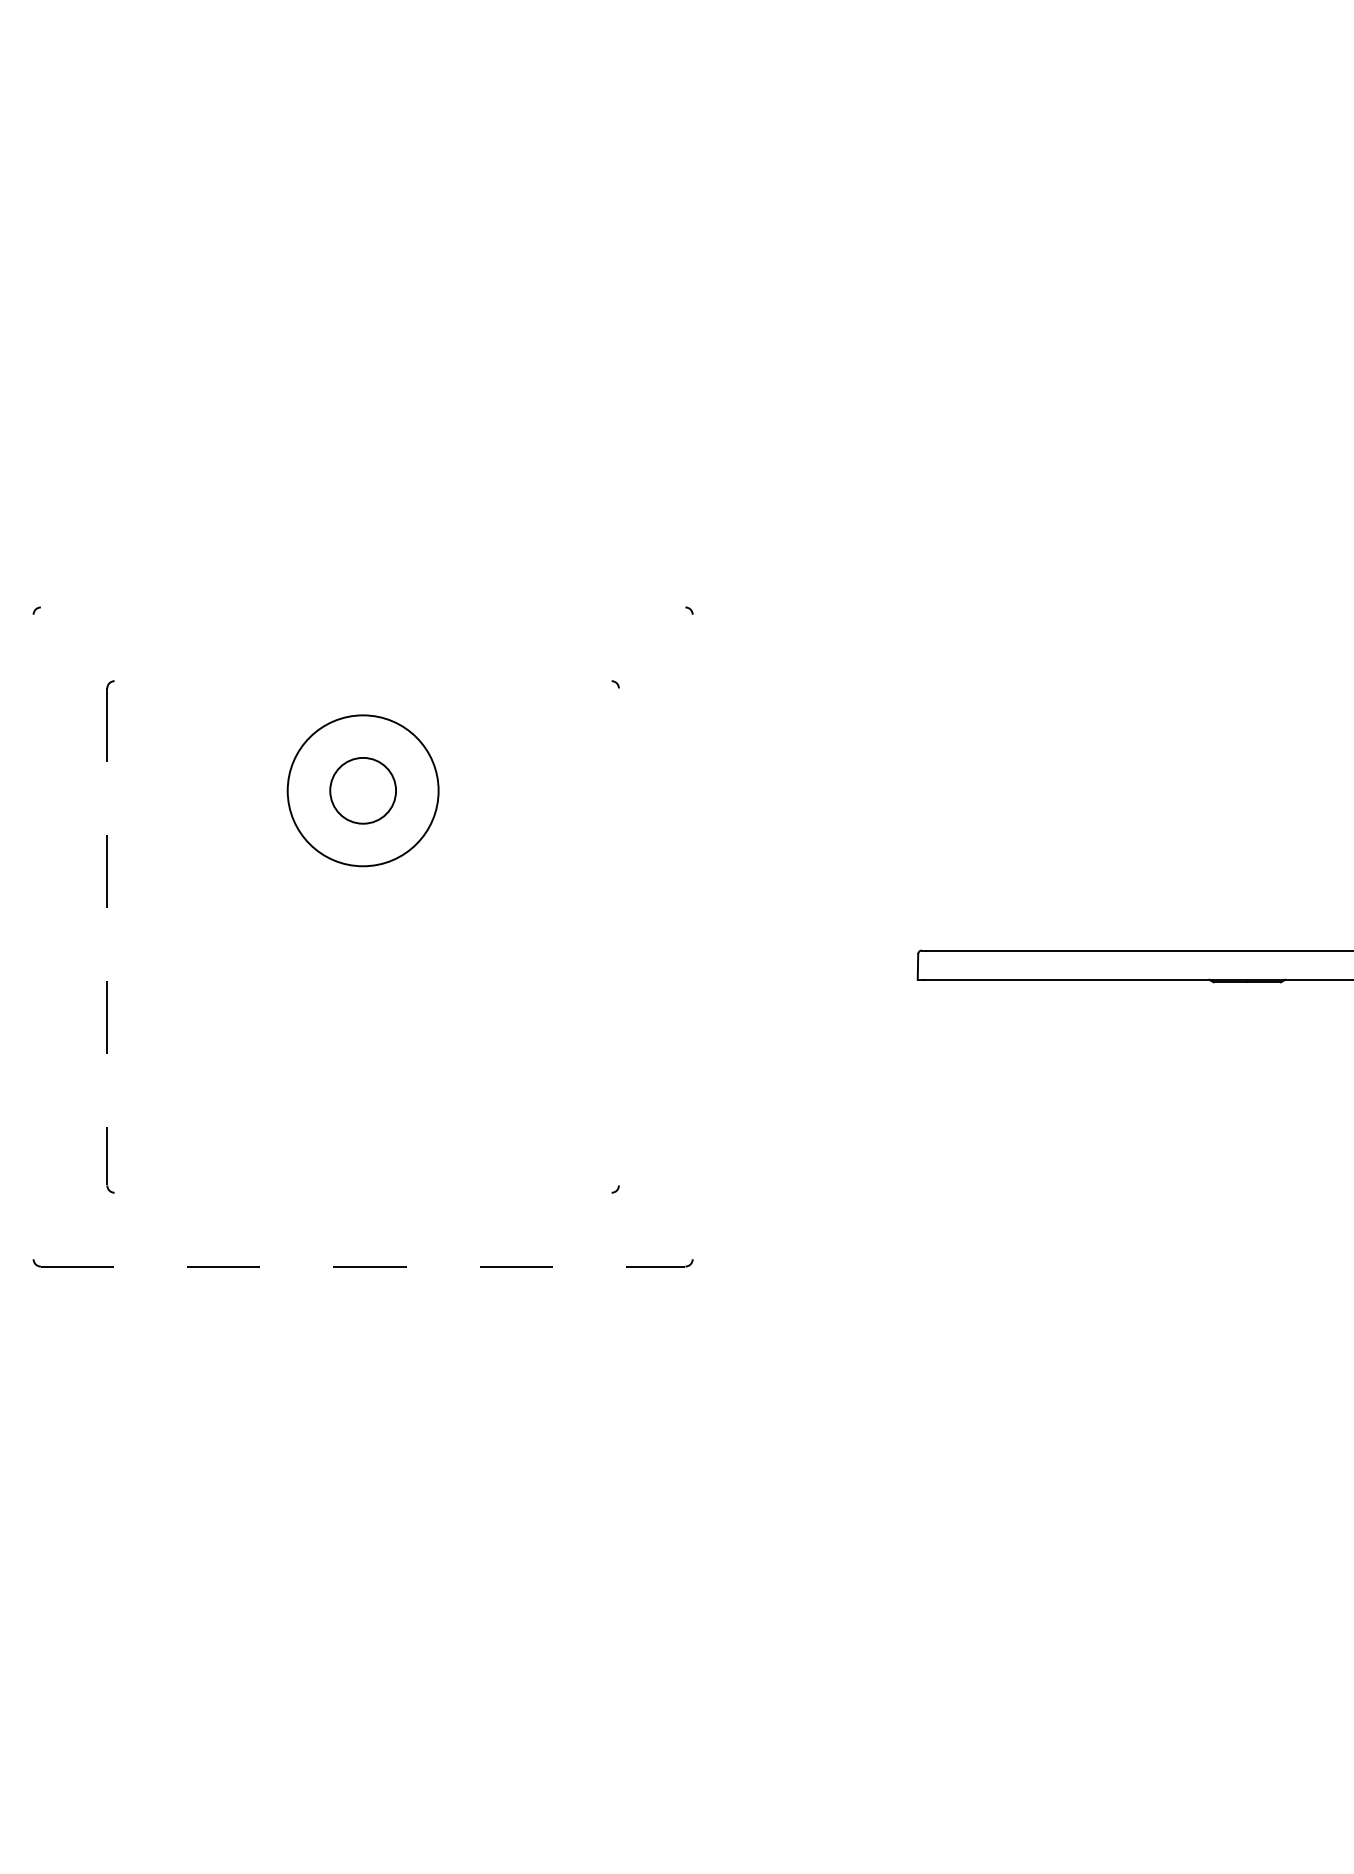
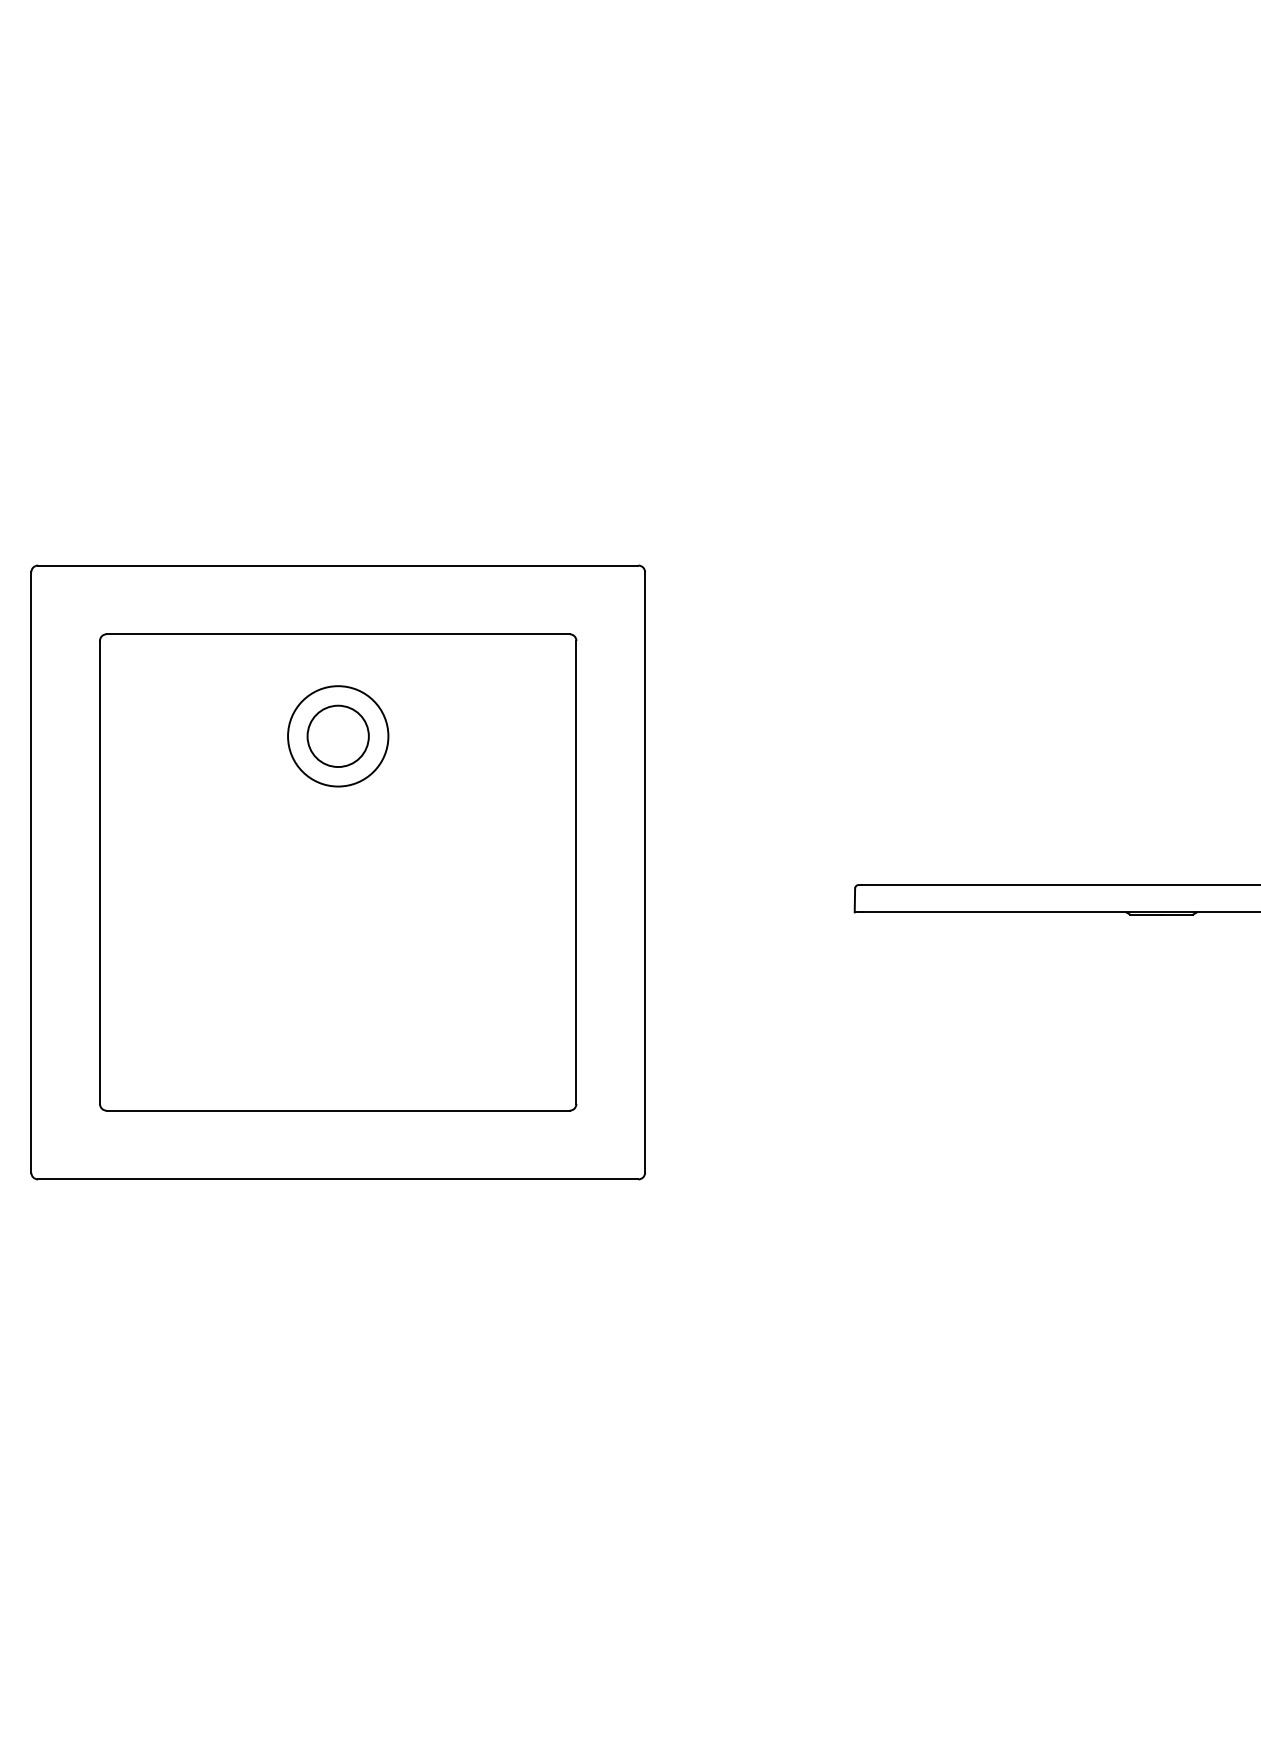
line: (362, 607) -> (337, 565), added
line: (362, 681) -> (337, 634), added
circle: (363, 790) -> (338, 736), size x0.71
line: (33, 936) -> (31, 872), added
line: (107, 936) -> (100, 872), dashed -> solid
line: (618, 936) -> (576, 872), added
line: (692, 936) -> (644, 872), added
line: (362, 1192) -> (337, 1110), added
line: (363, 1266) -> (338, 1179), dashed -> solid

